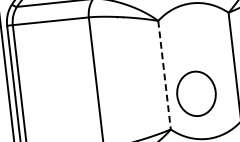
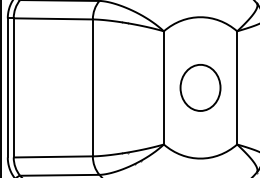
line: (164, 74) -> (163, 87), dashed -> solid
part: (196, 93) -> (200, 87), moved

